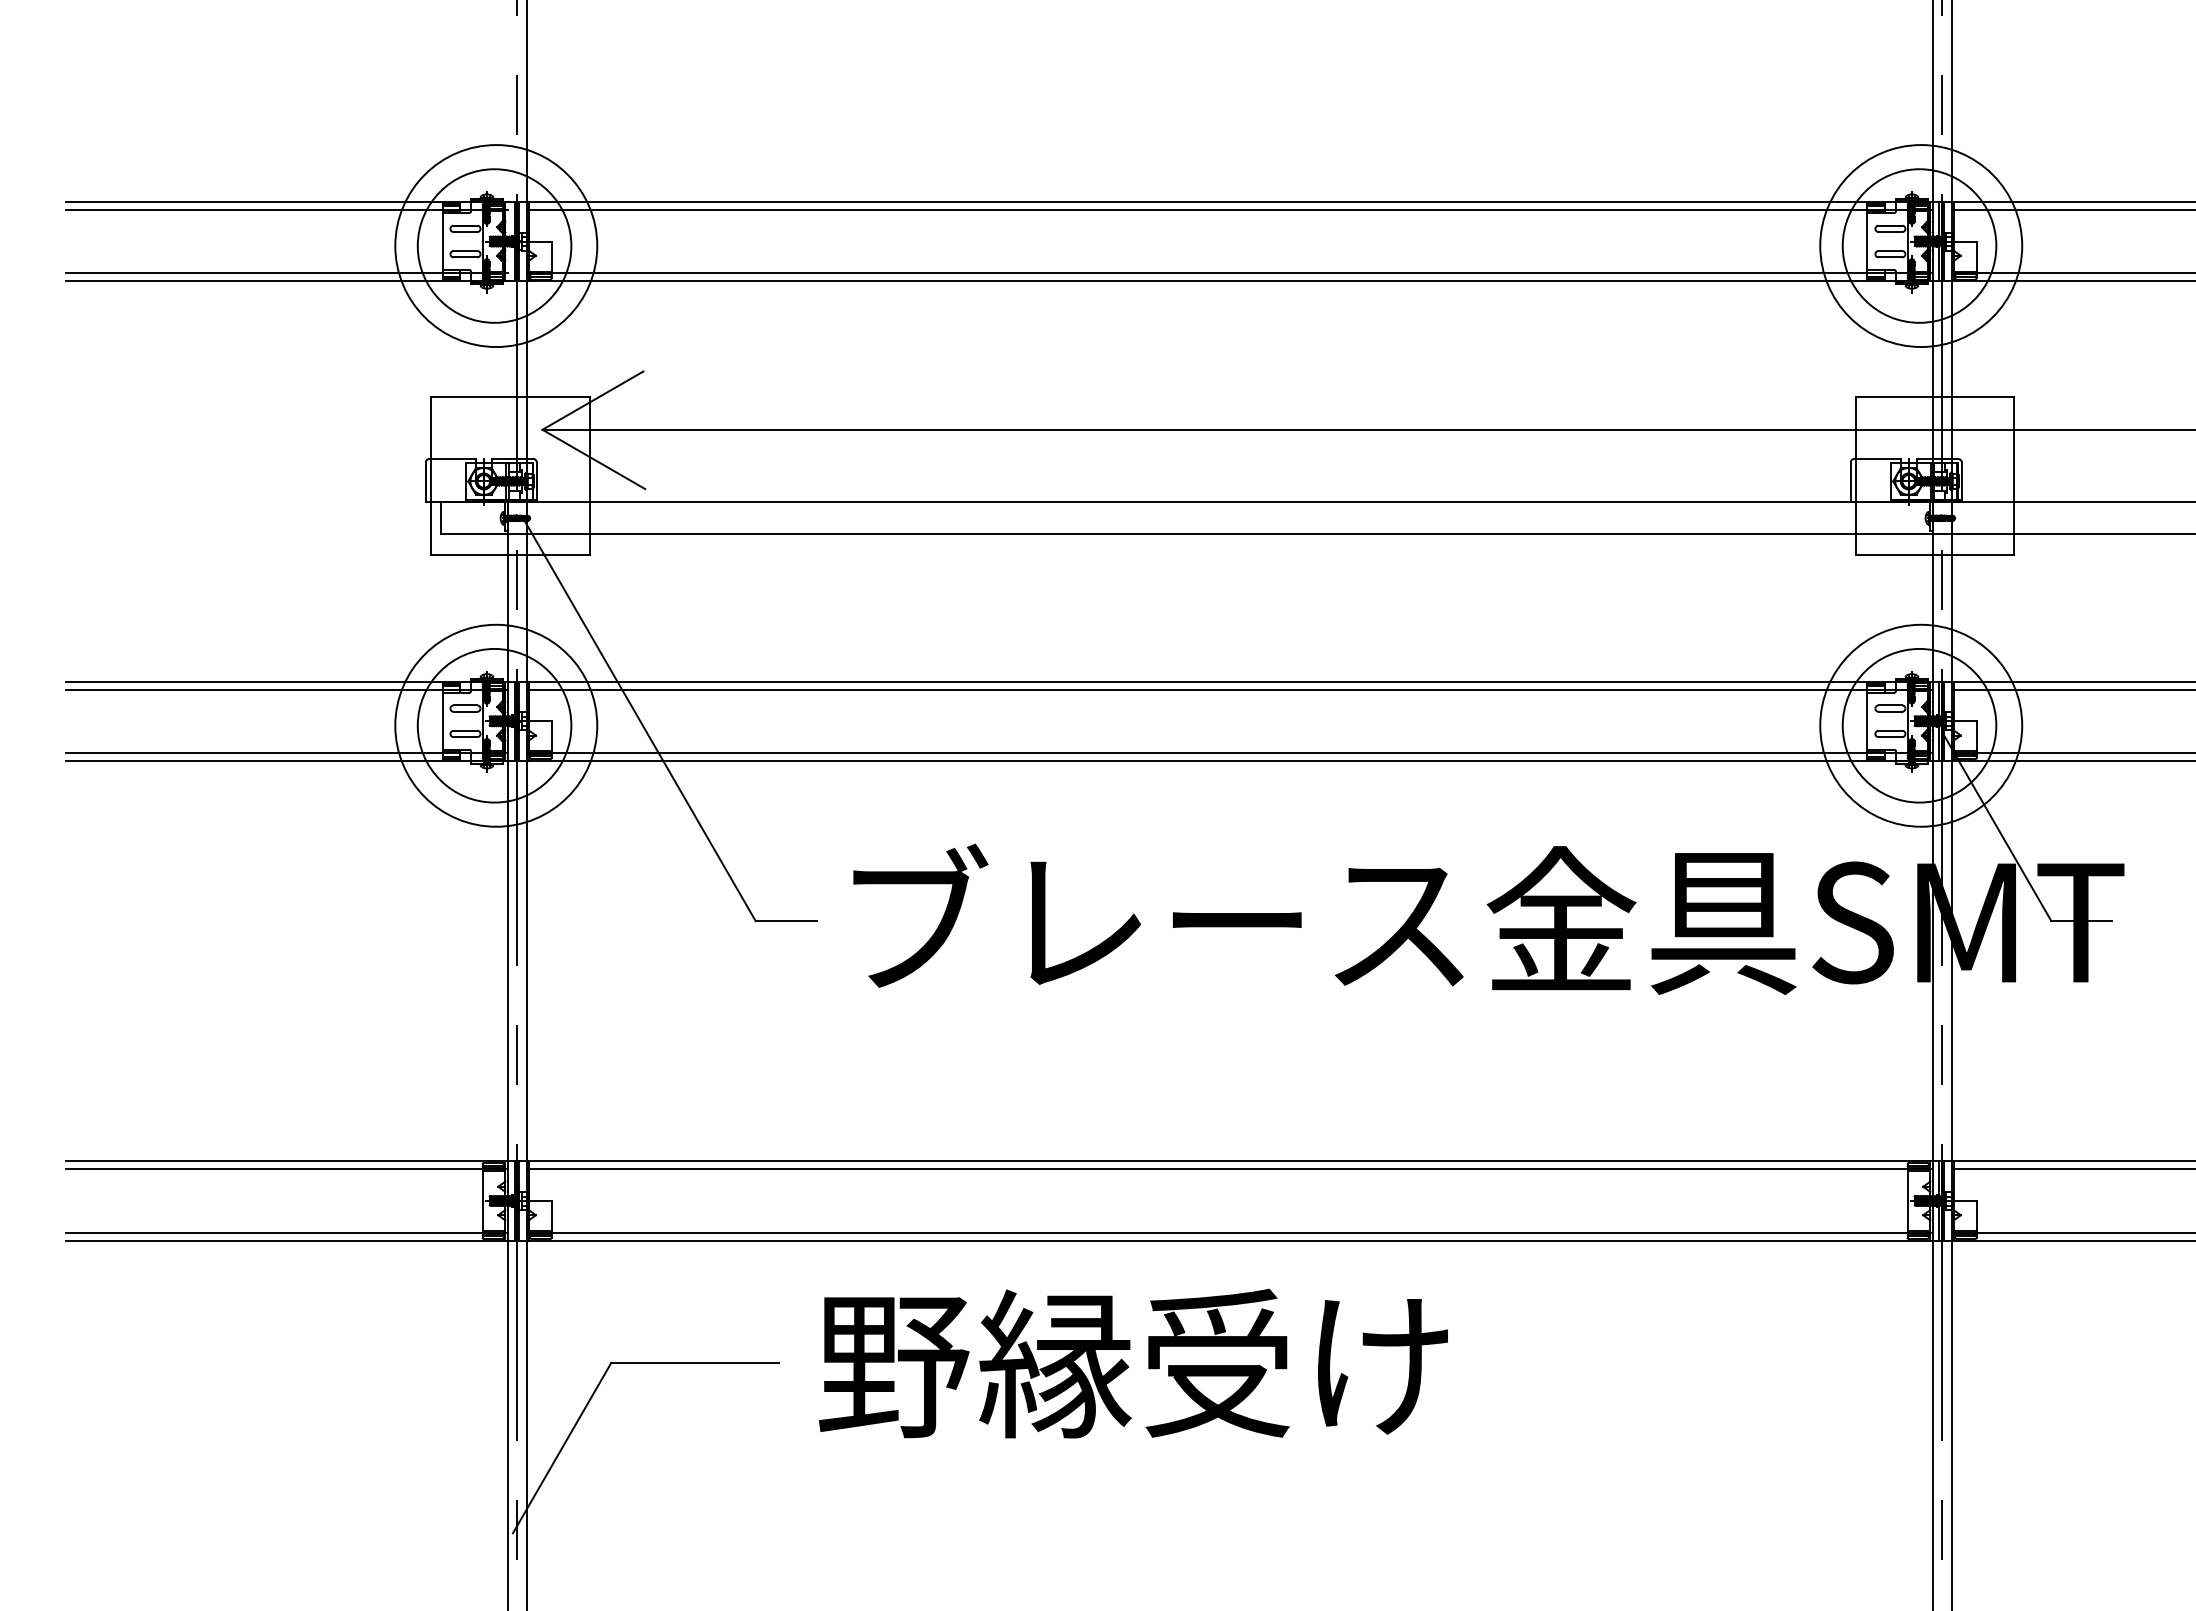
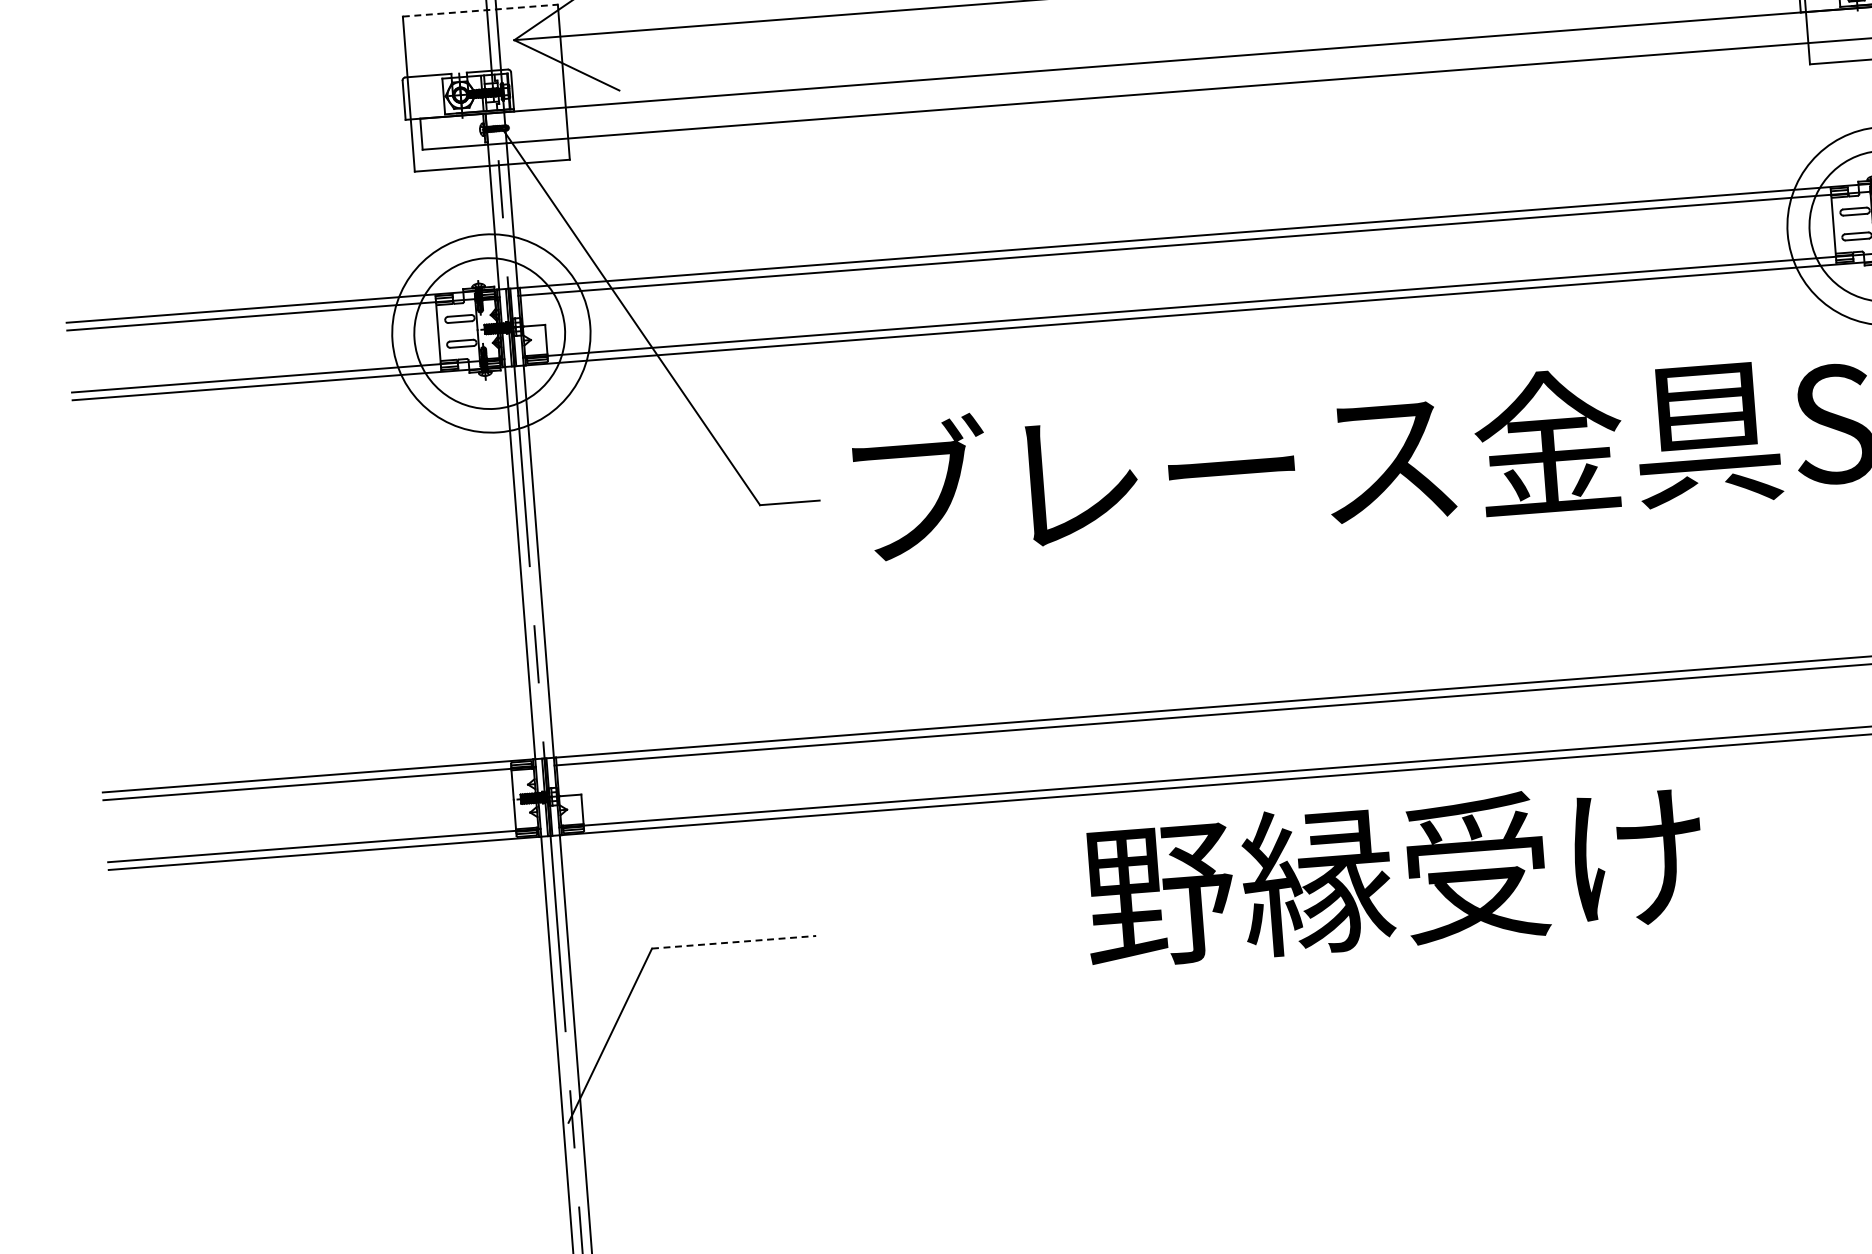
line: (510, 397) -> (480, 11), solid -> dashed
line: (695, 1362) -> (734, 941), solid -> dashed
text: (1133, 1363) -> (1394, 874), moved

